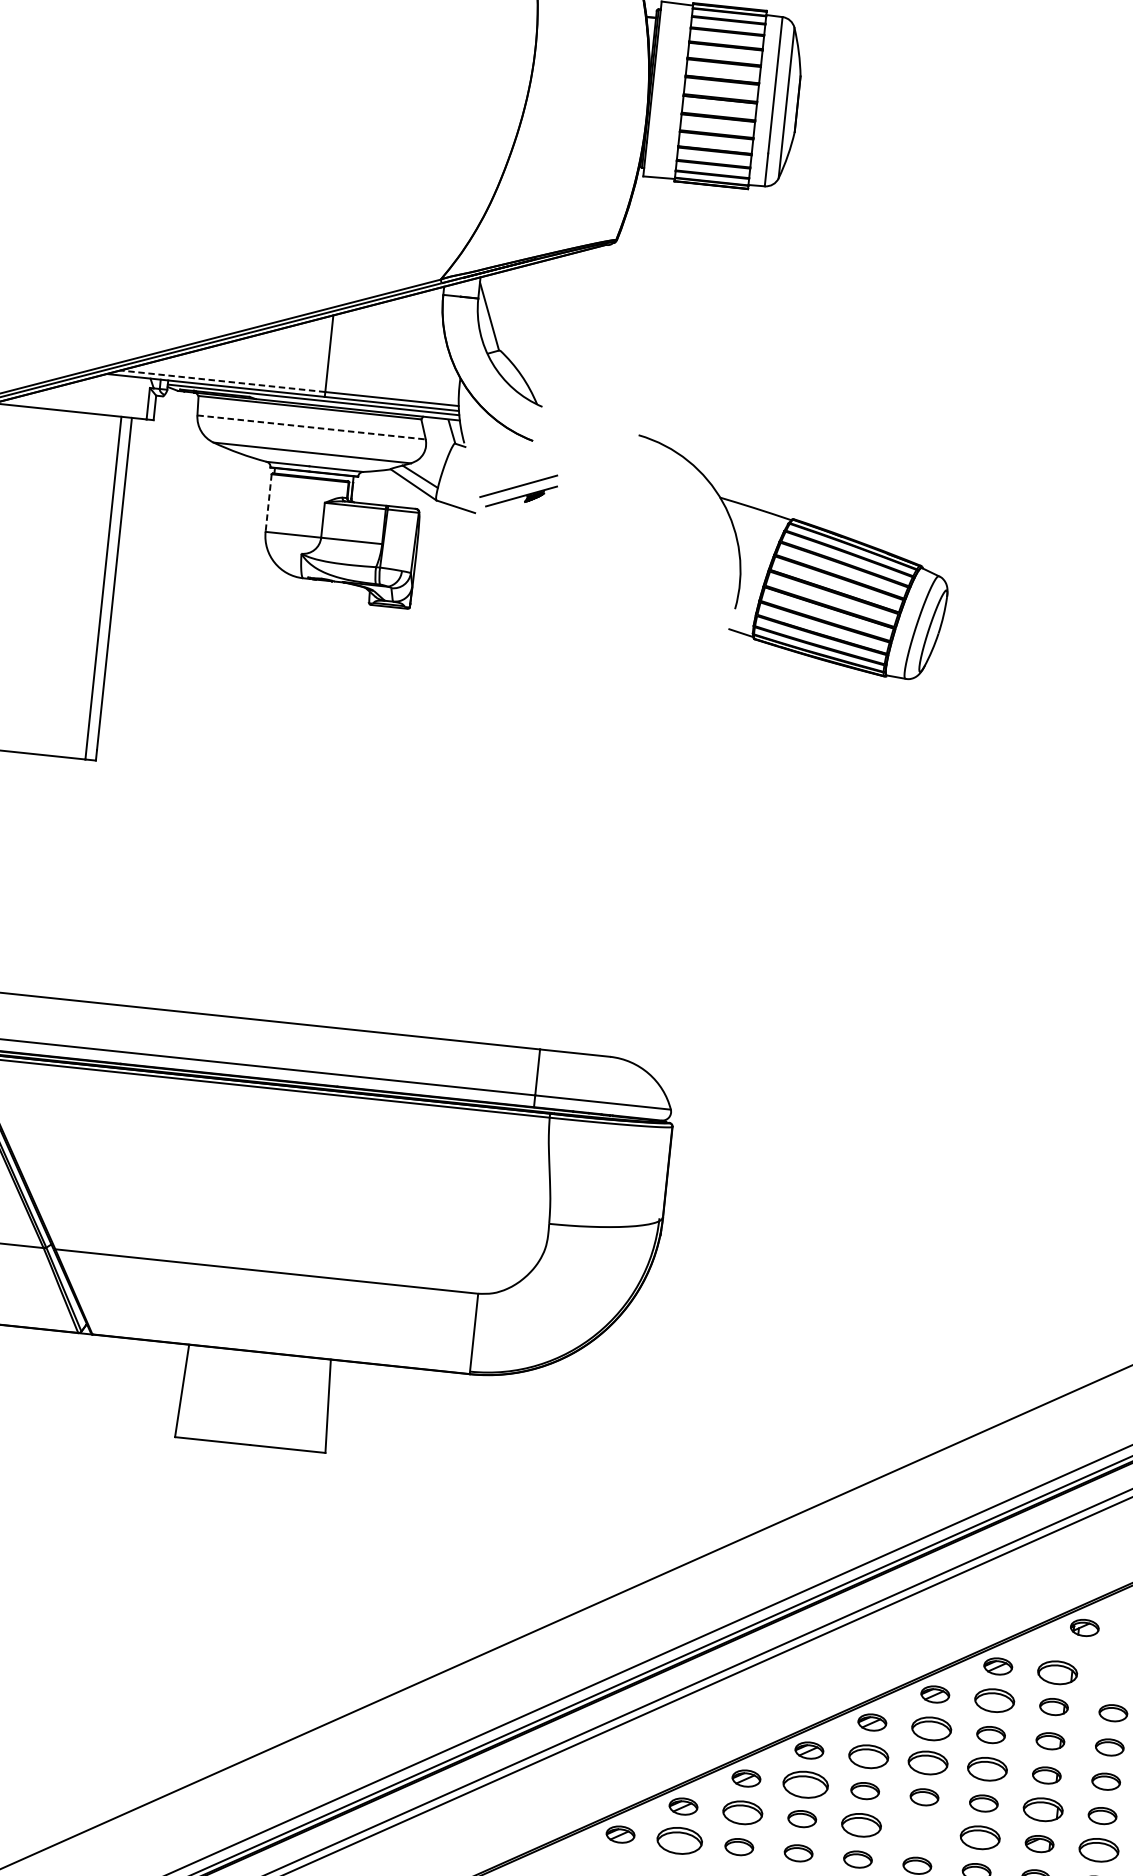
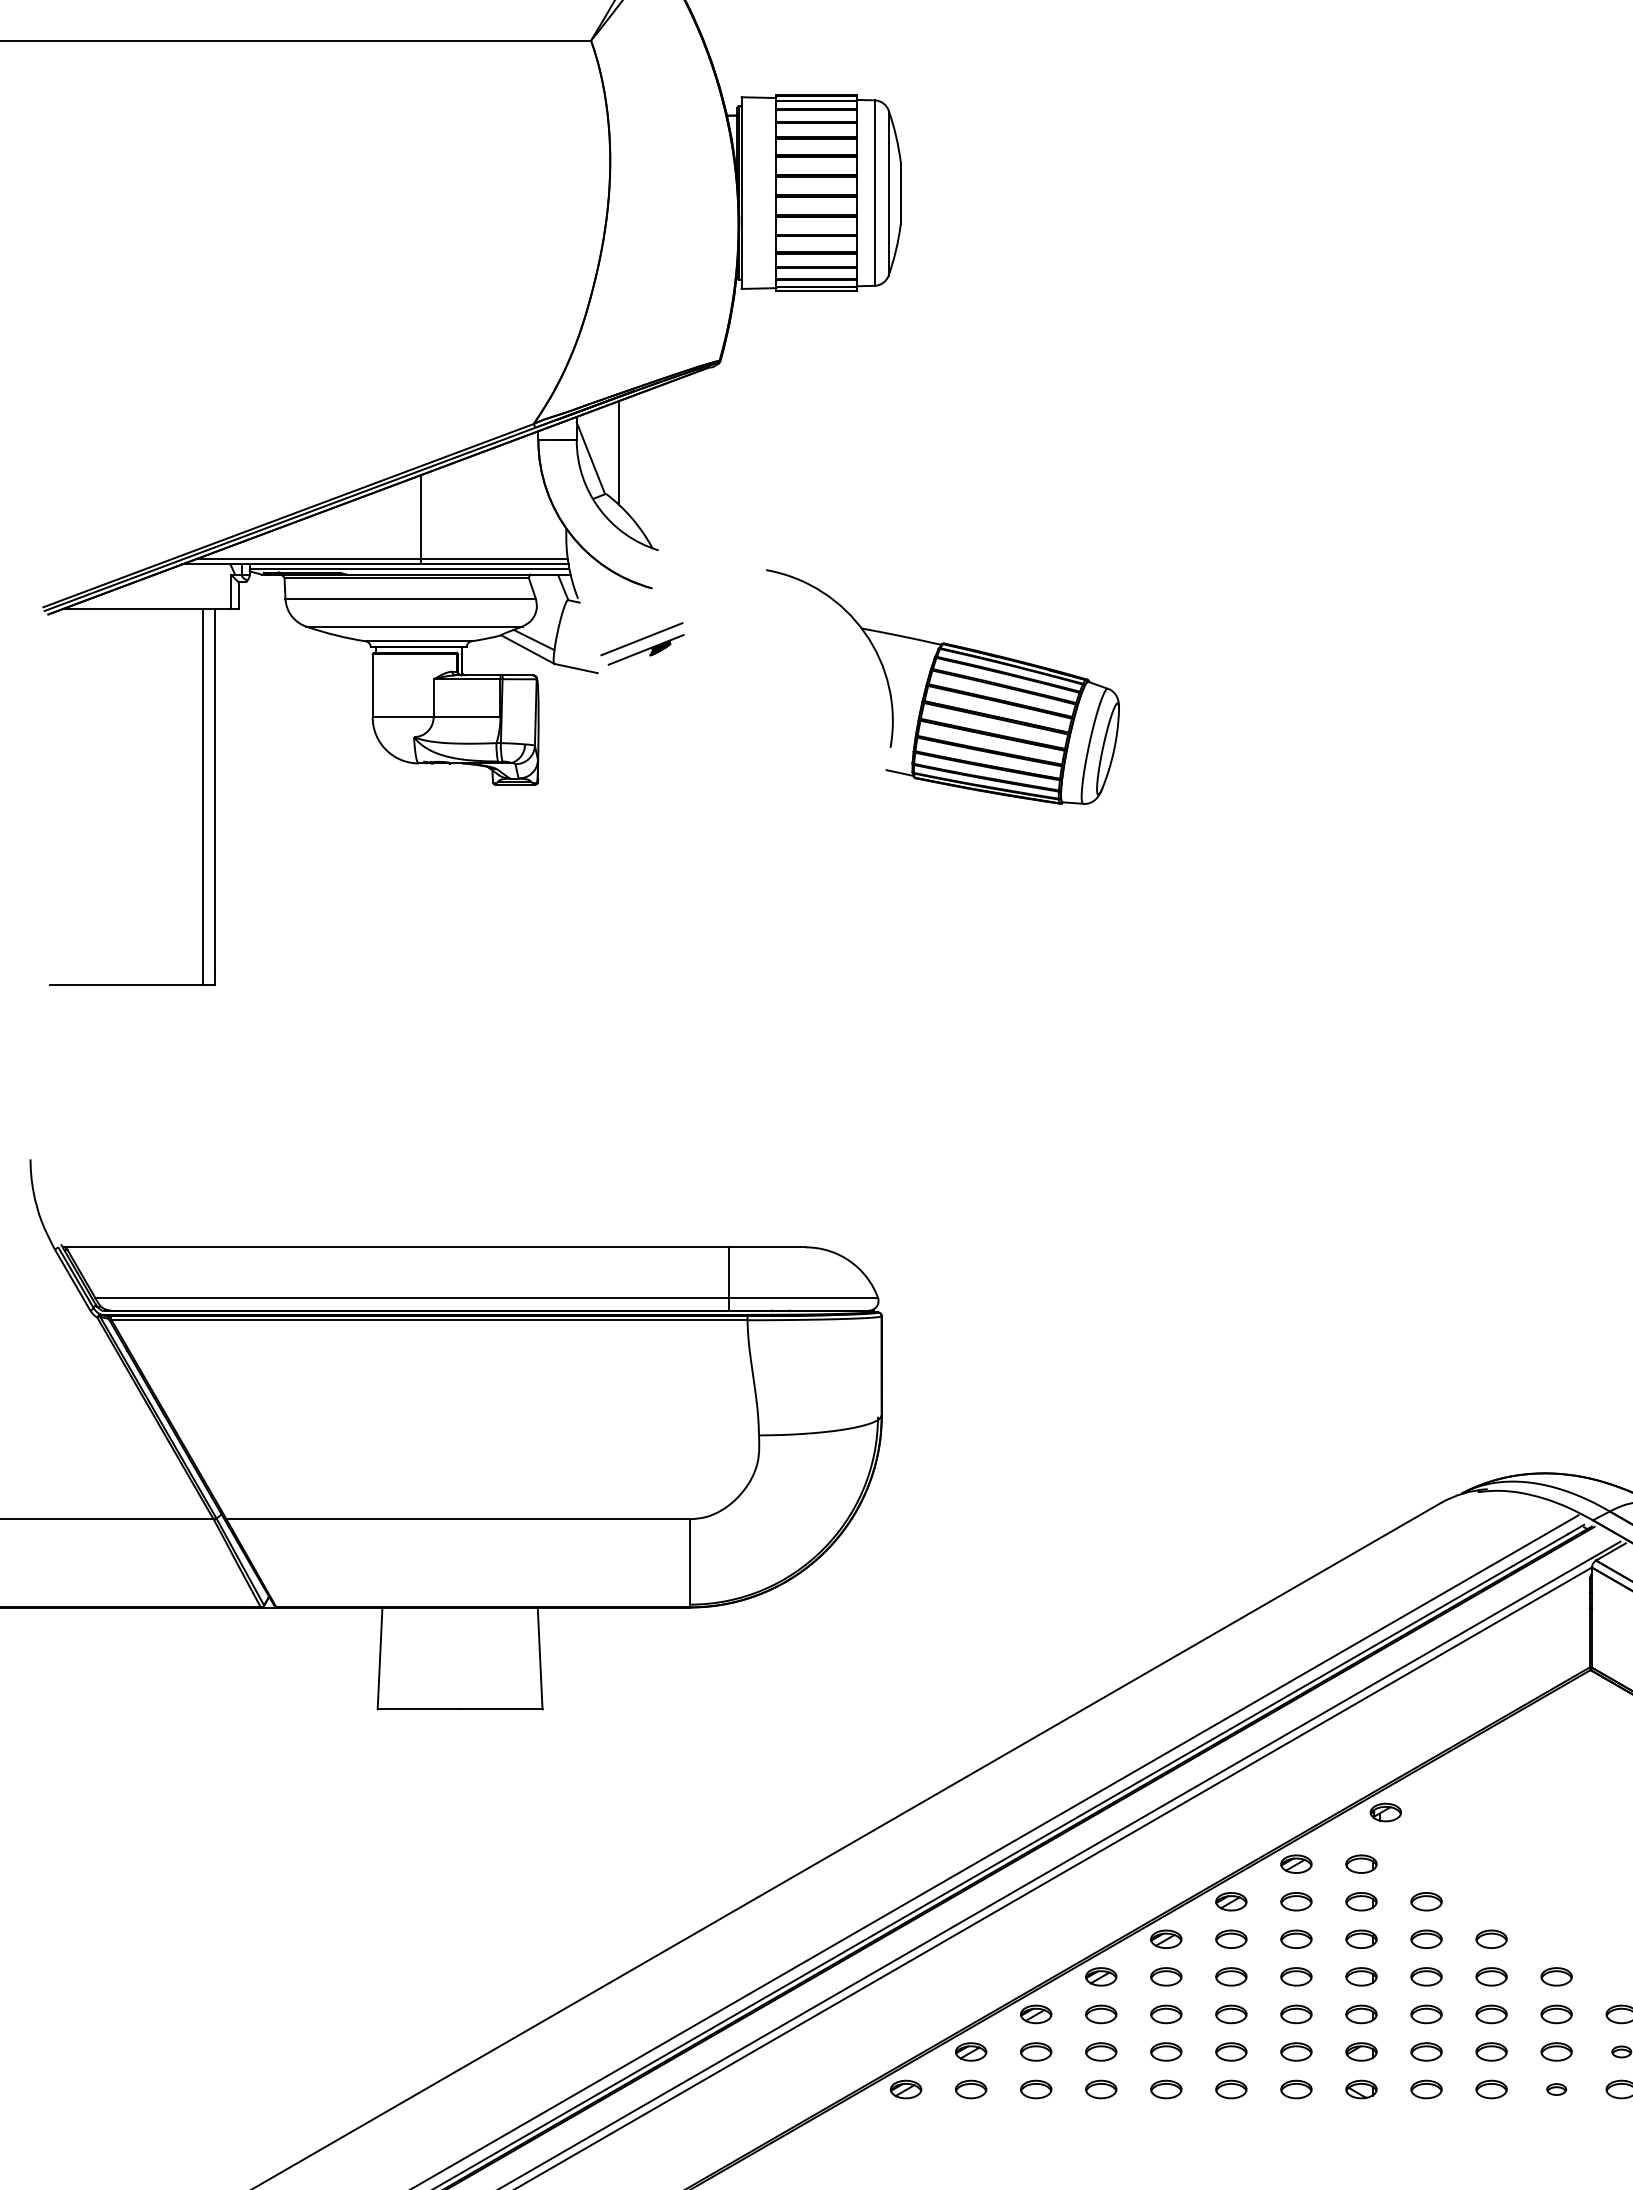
line: (515, 313) -> (618, 452), added
line: (222, 380) -> (308, 558), dashed -> solid
line: (312, 427) -> (411, 598), dashed -> solid
line: (268, 502) -> (372, 685), dashed -> solid
part: (1057, 1672) -> (1361, 1863), size x0.71
part: (994, 1700) -> (1296, 1901), size x0.71
part: (931, 1728) -> (1231, 1938), size x0.71
part: (869, 1756) -> (1166, 1976), size x0.71
part: (928, 1762) -> (1231, 1976), size x0.71
part: (987, 1768) -> (1296, 1976), size x0.71
part: (806, 1784) -> (1101, 2014), size x0.62
part: (1043, 1809) -> (1361, 2014), size x0.71
part: (743, 1812) -> (1036, 2051), size x0.71
part: (861, 1824) -> (1166, 2051), size x0.71
part: (921, 1831) -> (1231, 2051), added
part: (980, 1837) -> (1296, 2051), size x0.71
part: (680, 1840) -> (971, 2089), size x0.62
part: (1098, 1849) -> (1426, 2051), size x0.71

